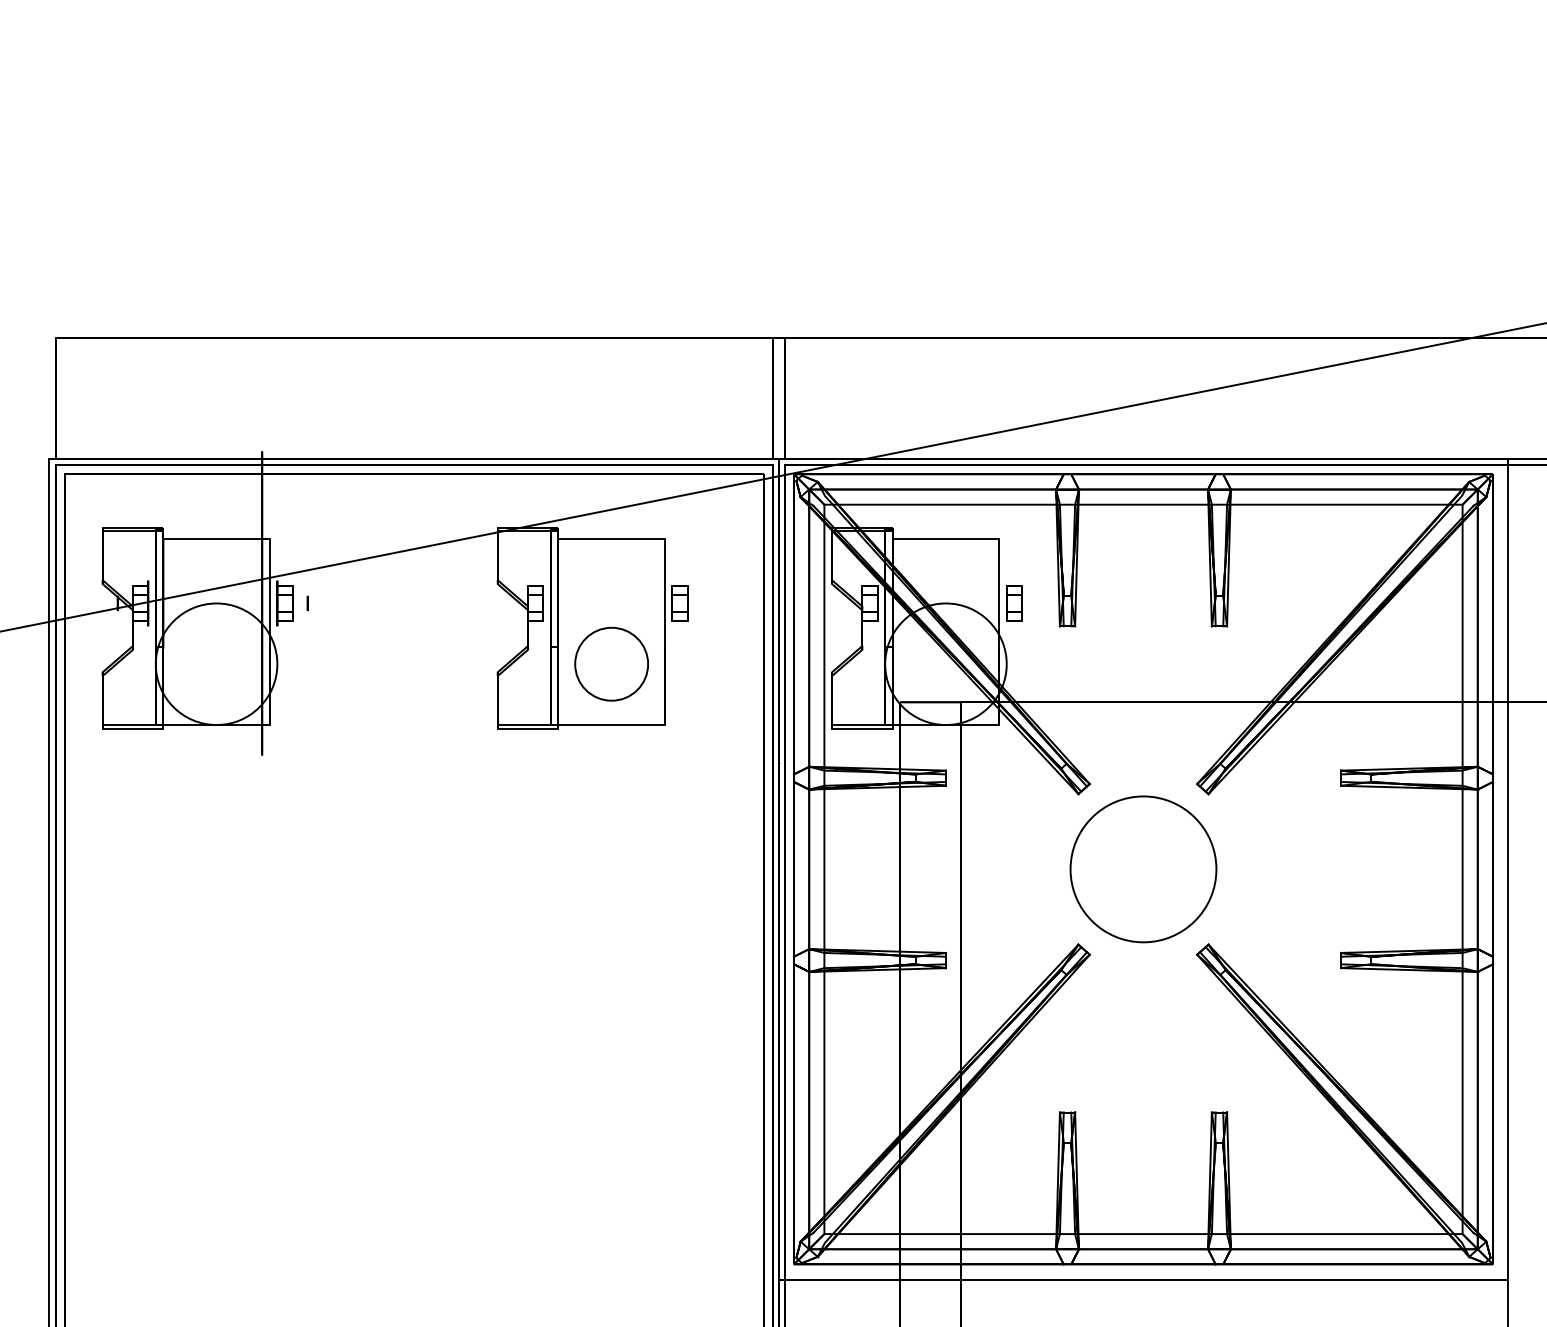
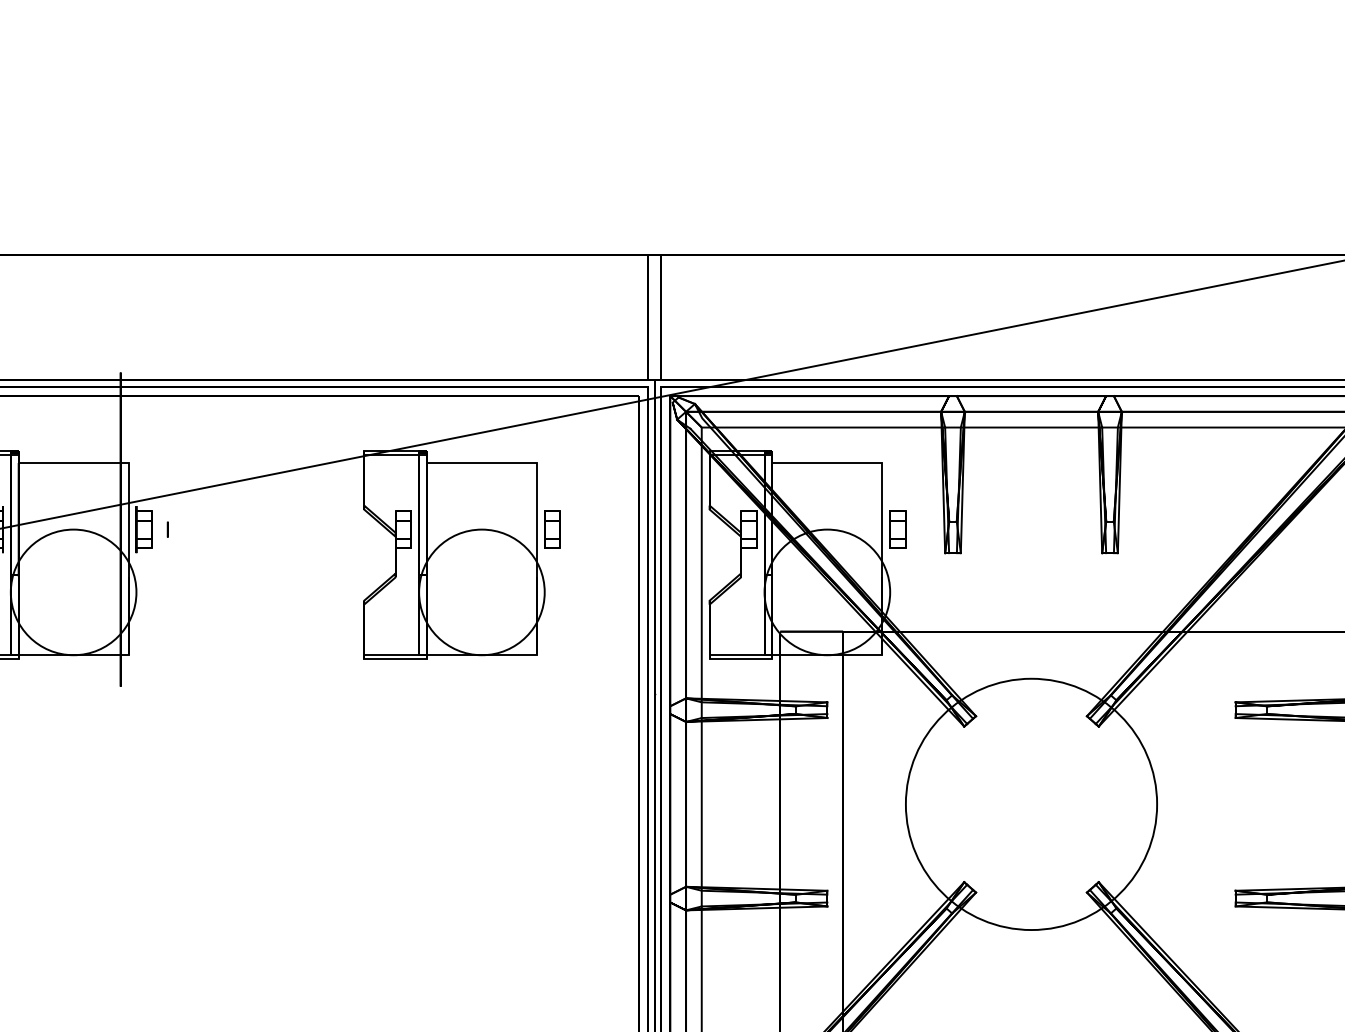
circle: (611, 664) -> (481, 592), size x1.67
circle: (1143, 868) -> (1031, 803), size x1.67

